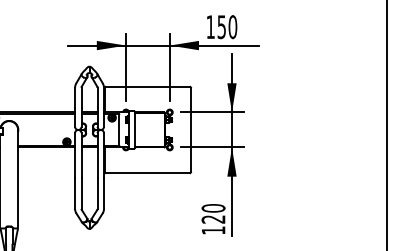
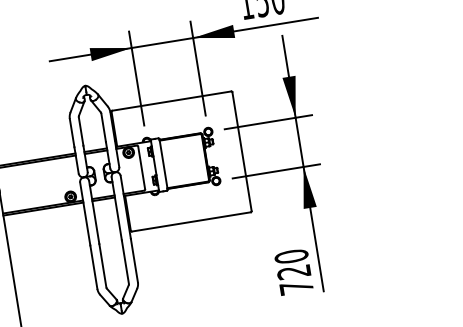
text: (213, 230) -> (296, 287), 120 -> 720

